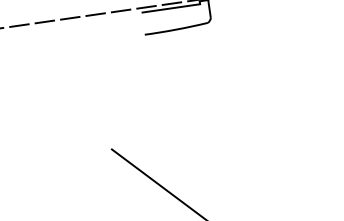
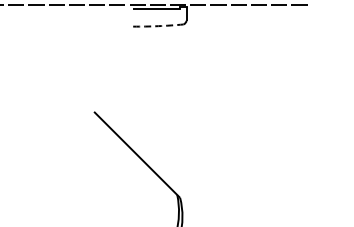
arc: (176, 30) -> (158, 26), solid -> dashed

